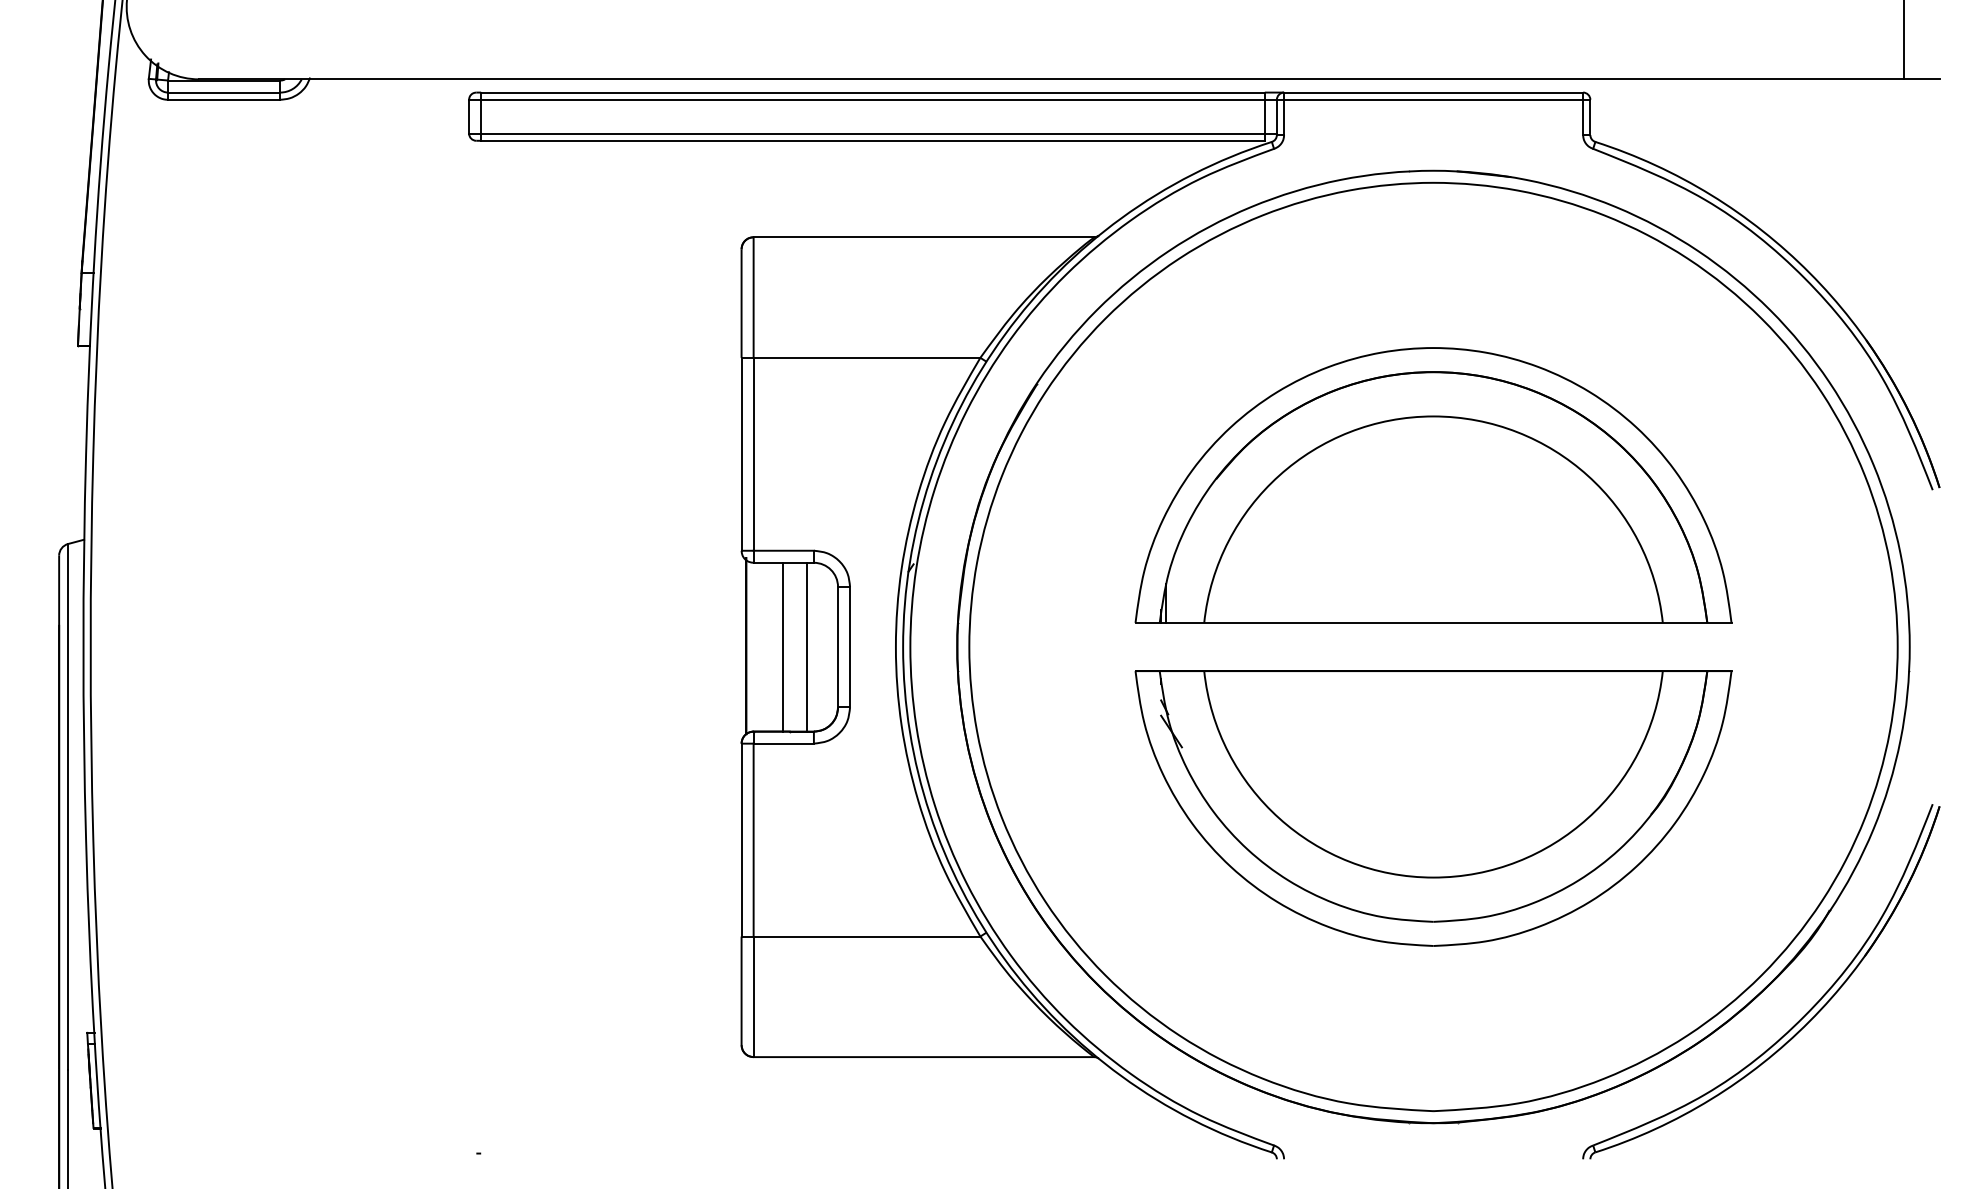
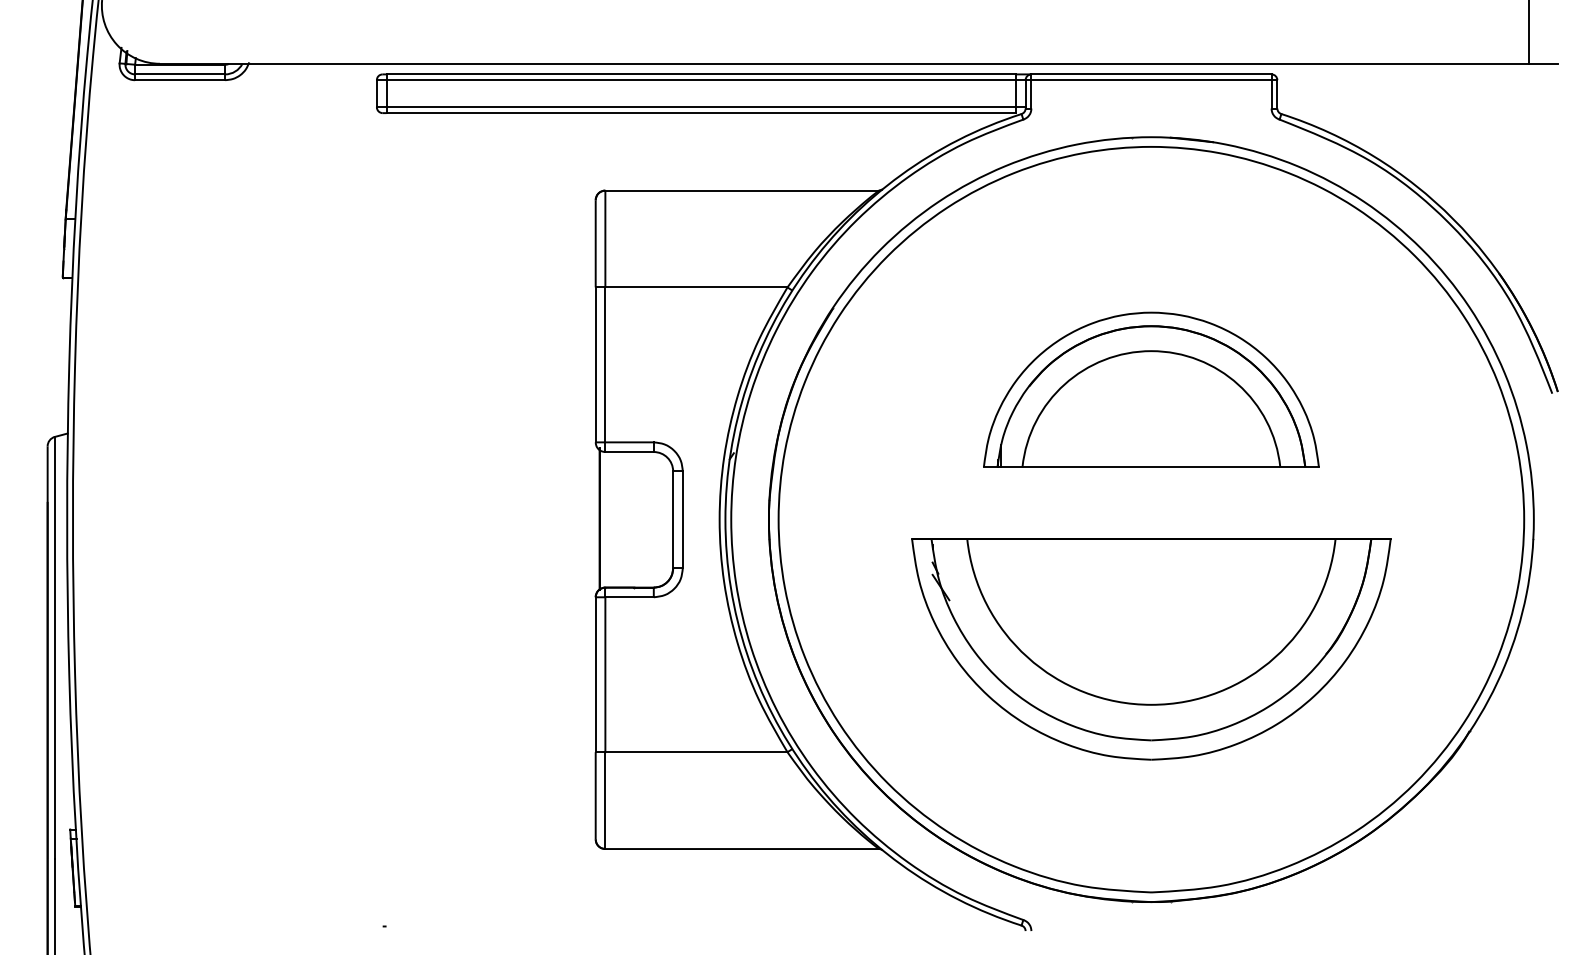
part: (1433, 485) -> (1151, 389), size x0.7
line: (782, 646) -> (628, 519), removed
line: (806, 646) -> (647, 519), removed
part: (1799, 1019) -> (1445, 818), removed

